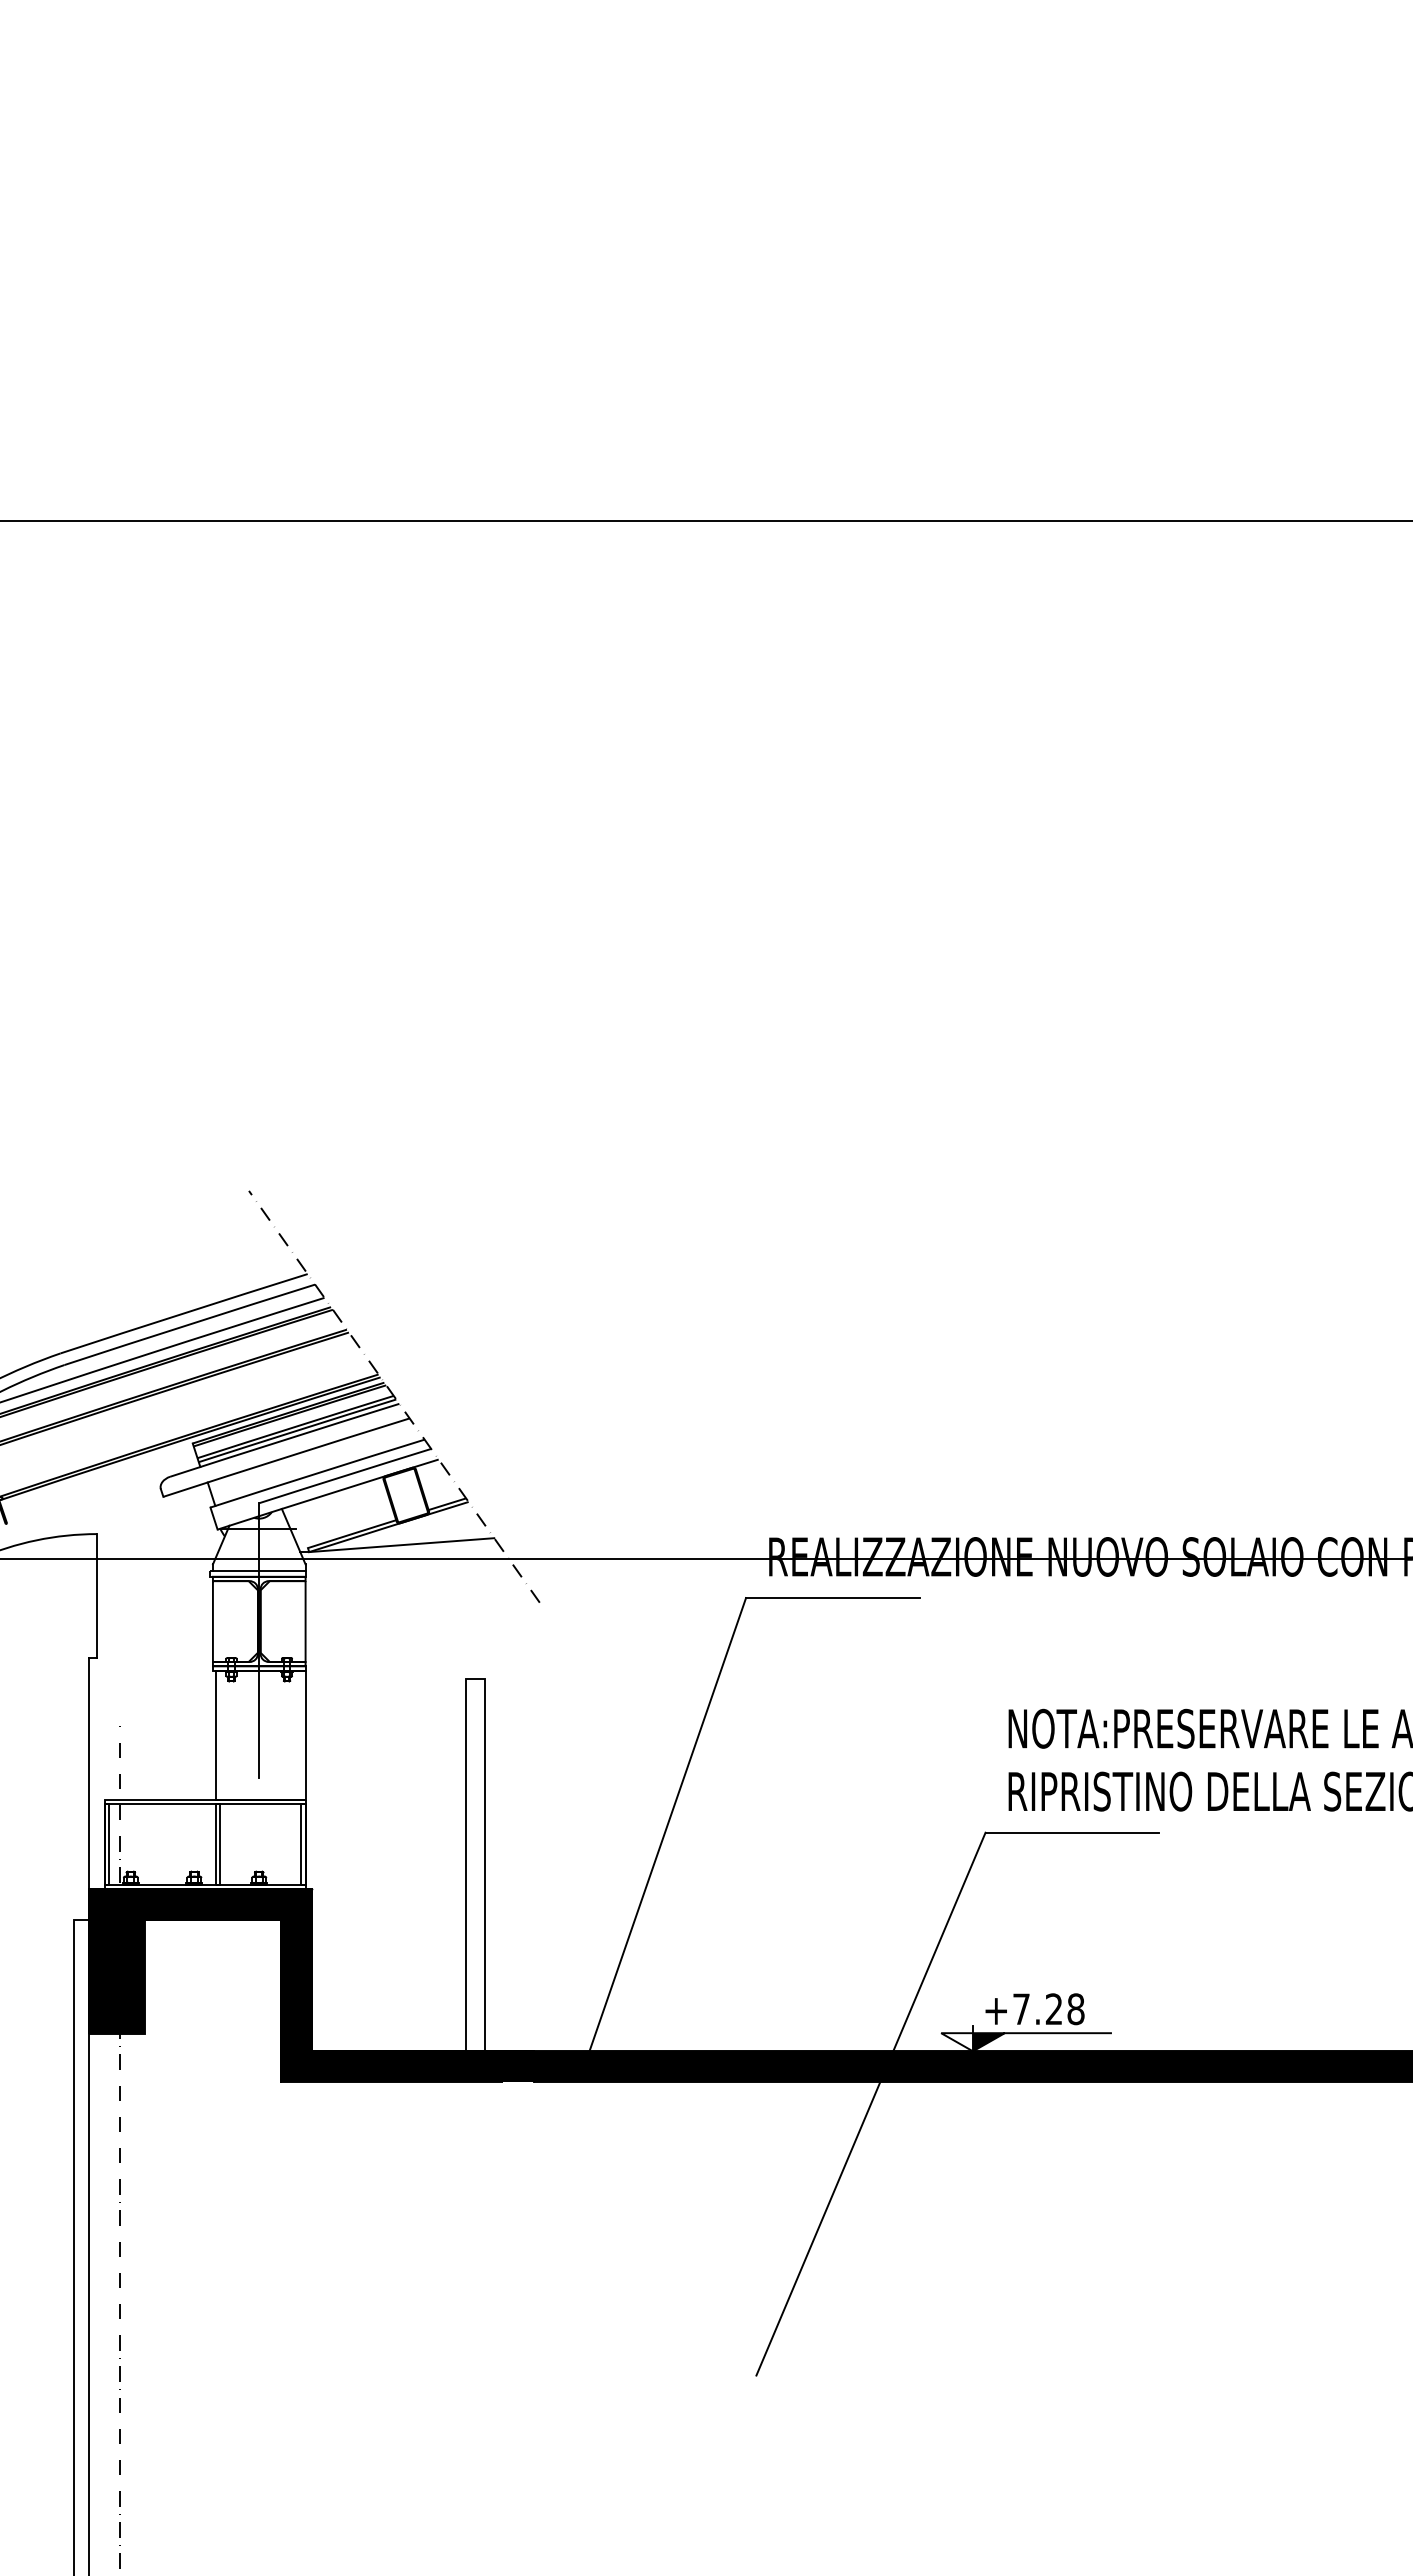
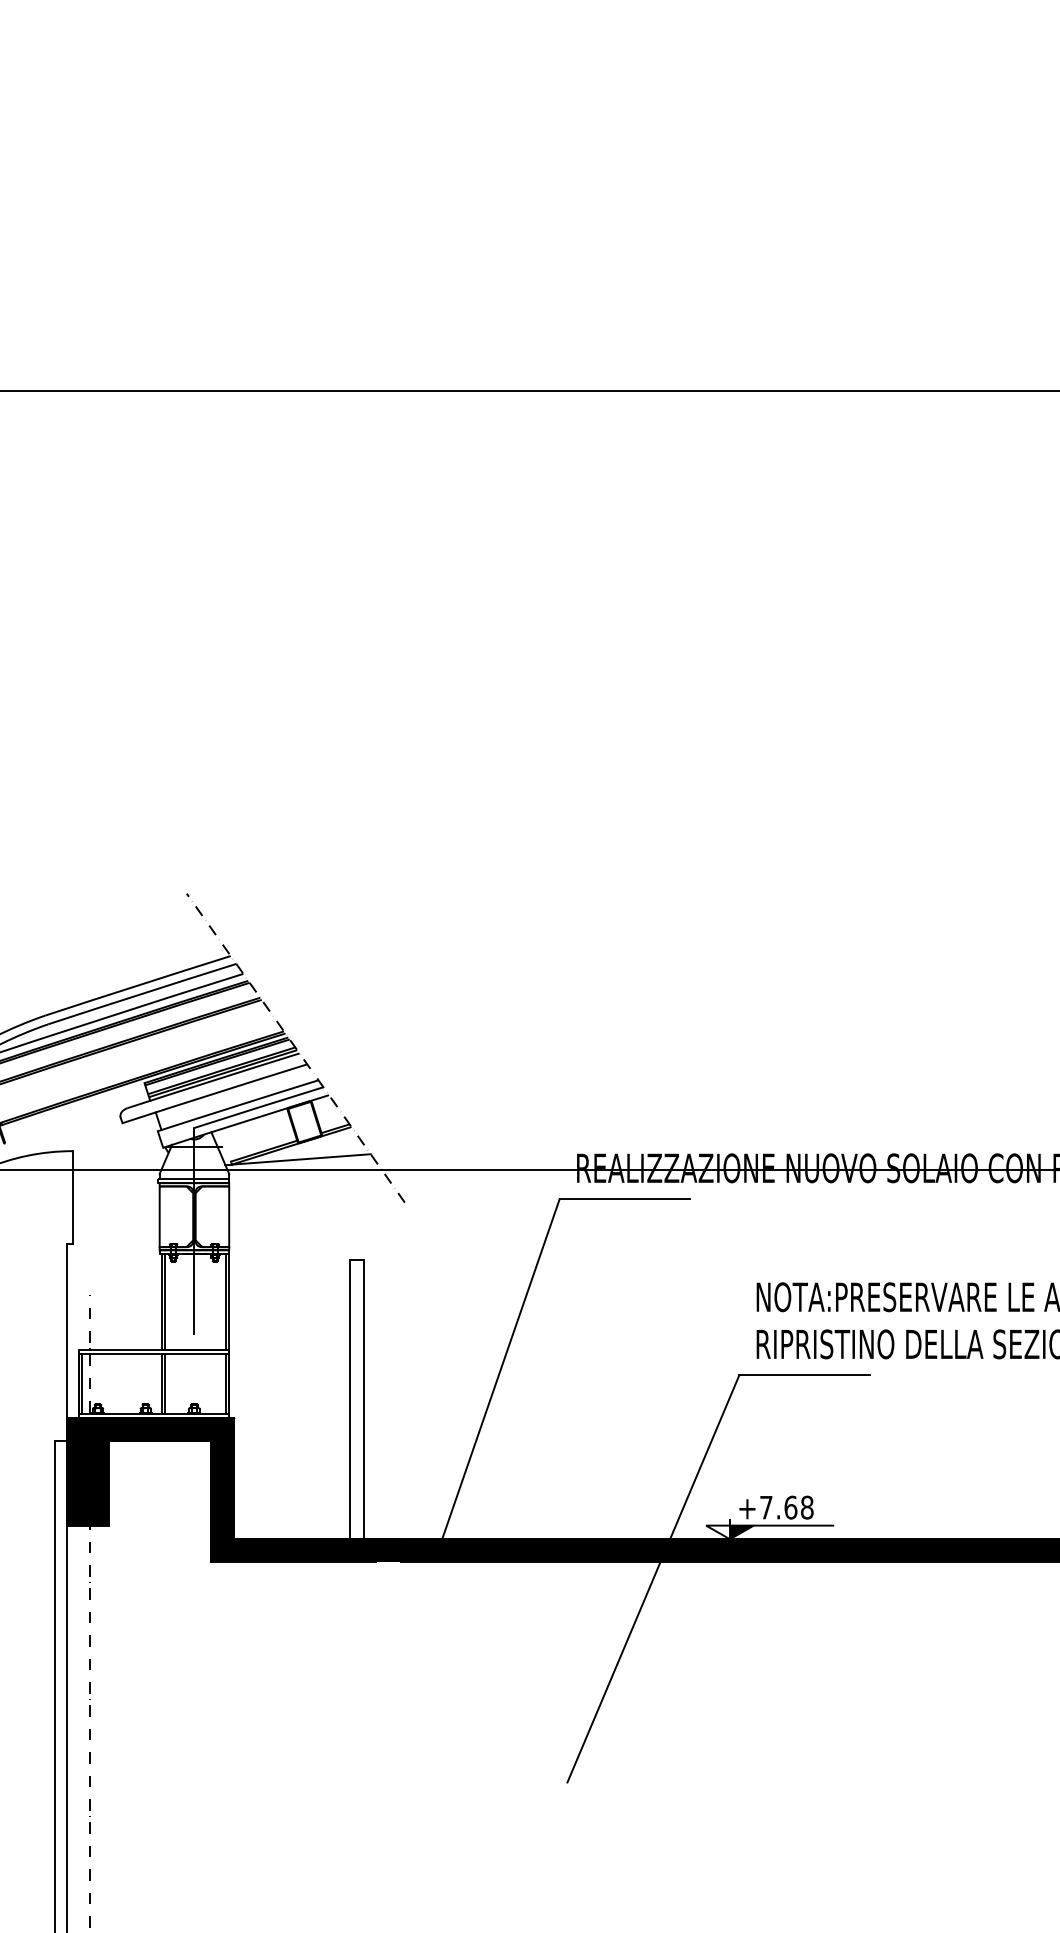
line: (220, 1734) -> (165, 1301), added
line: (301, 1734) -> (226, 1301), added
text: (1053, 2009) -> (790, 1507), +7.28 -> +7.68

